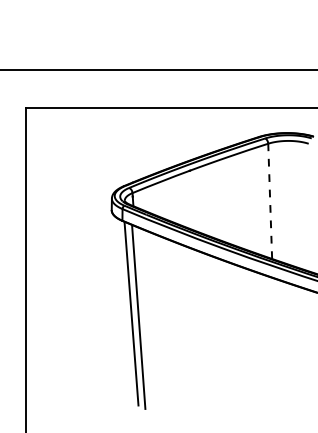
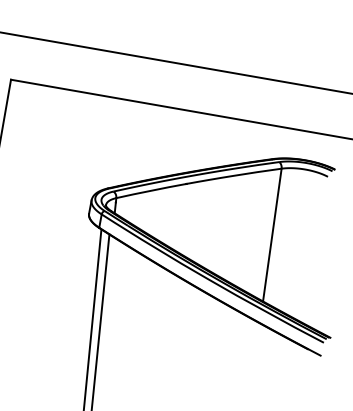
line: (270, 201) -> (272, 235), dashed -> solid

